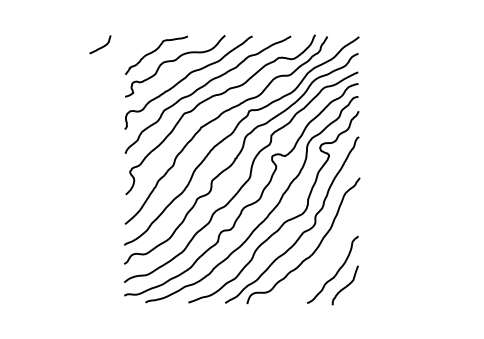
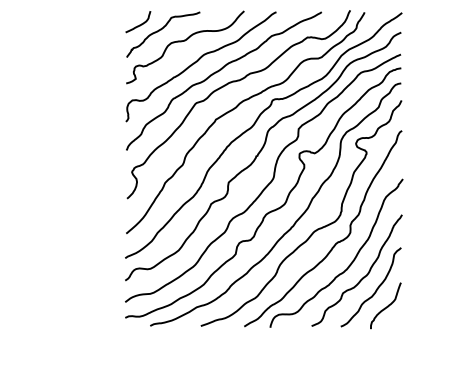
curve: (101, 46) -> (139, 24), moved
curve: (326, 260) -> (363, 276), added

